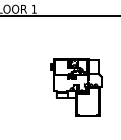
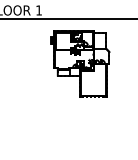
part: (76, 87) -> (80, 63), moved

